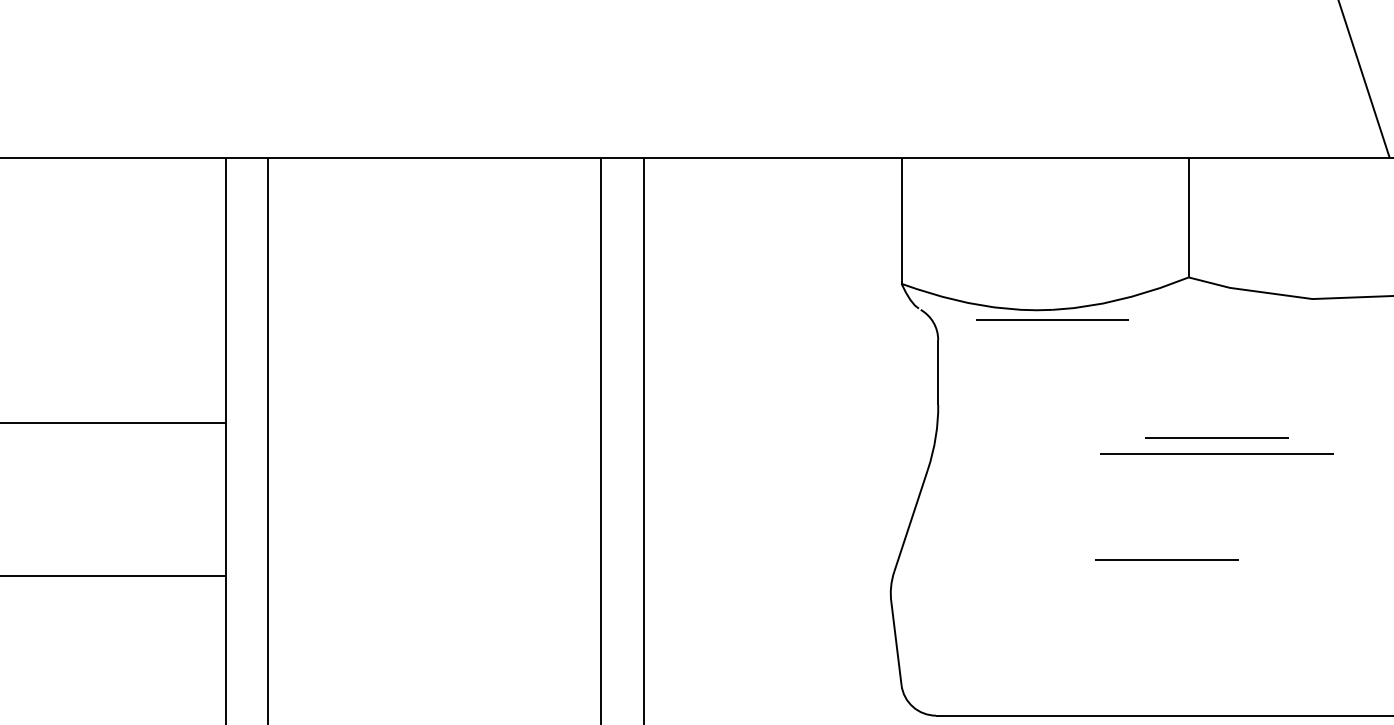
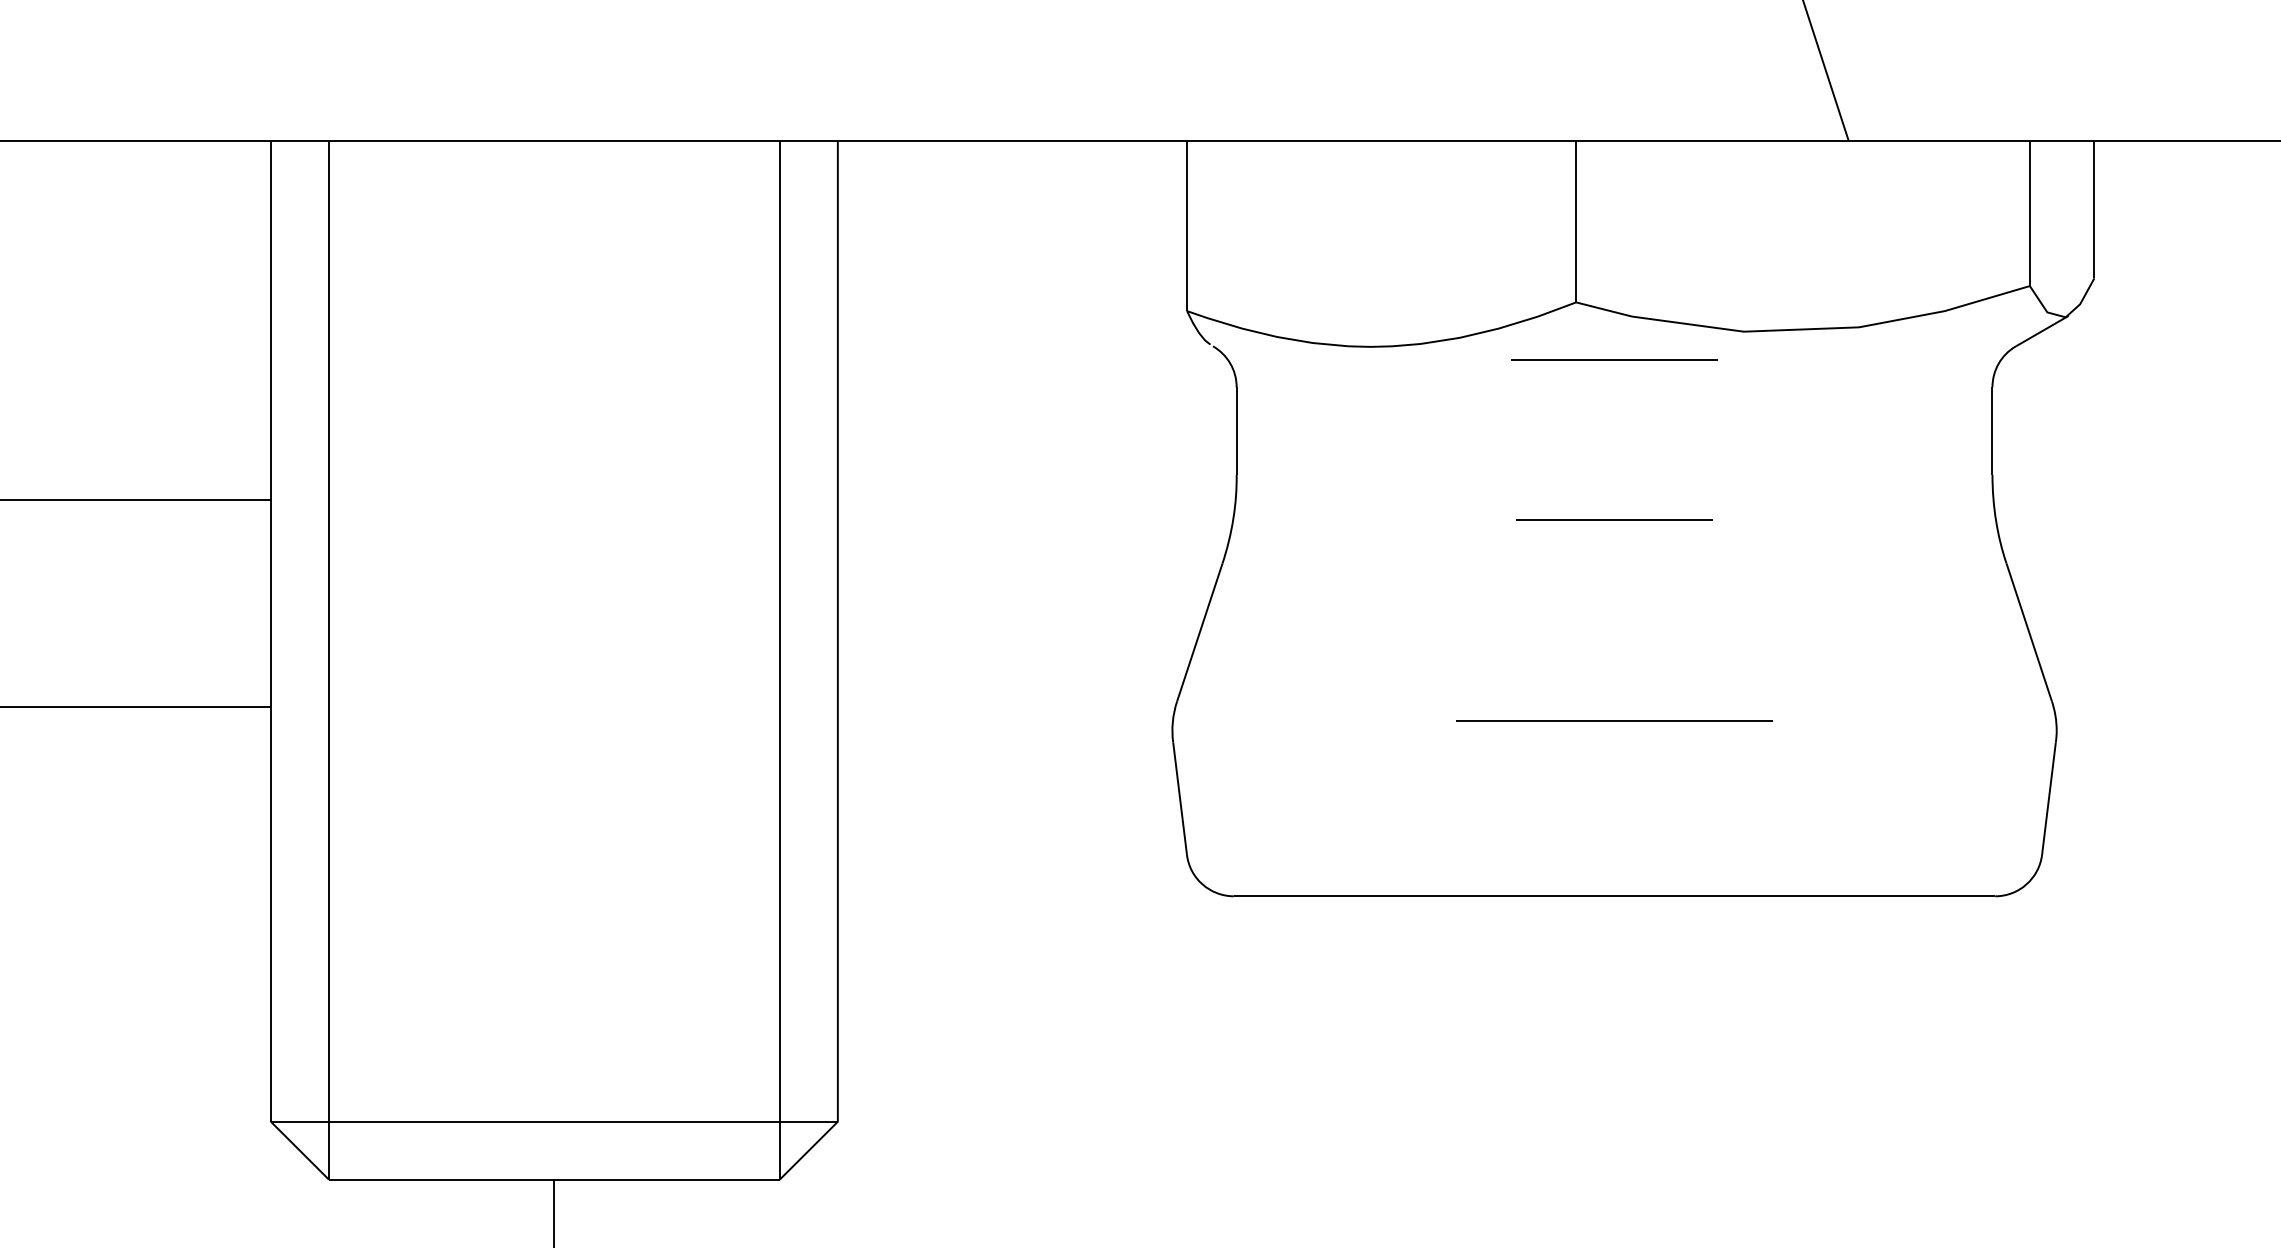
line: (1052, 319) -> (1614, 359), moved
line: (1217, 453) -> (1614, 720), moved
line: (1166, 559) -> (1546, 684), removed

